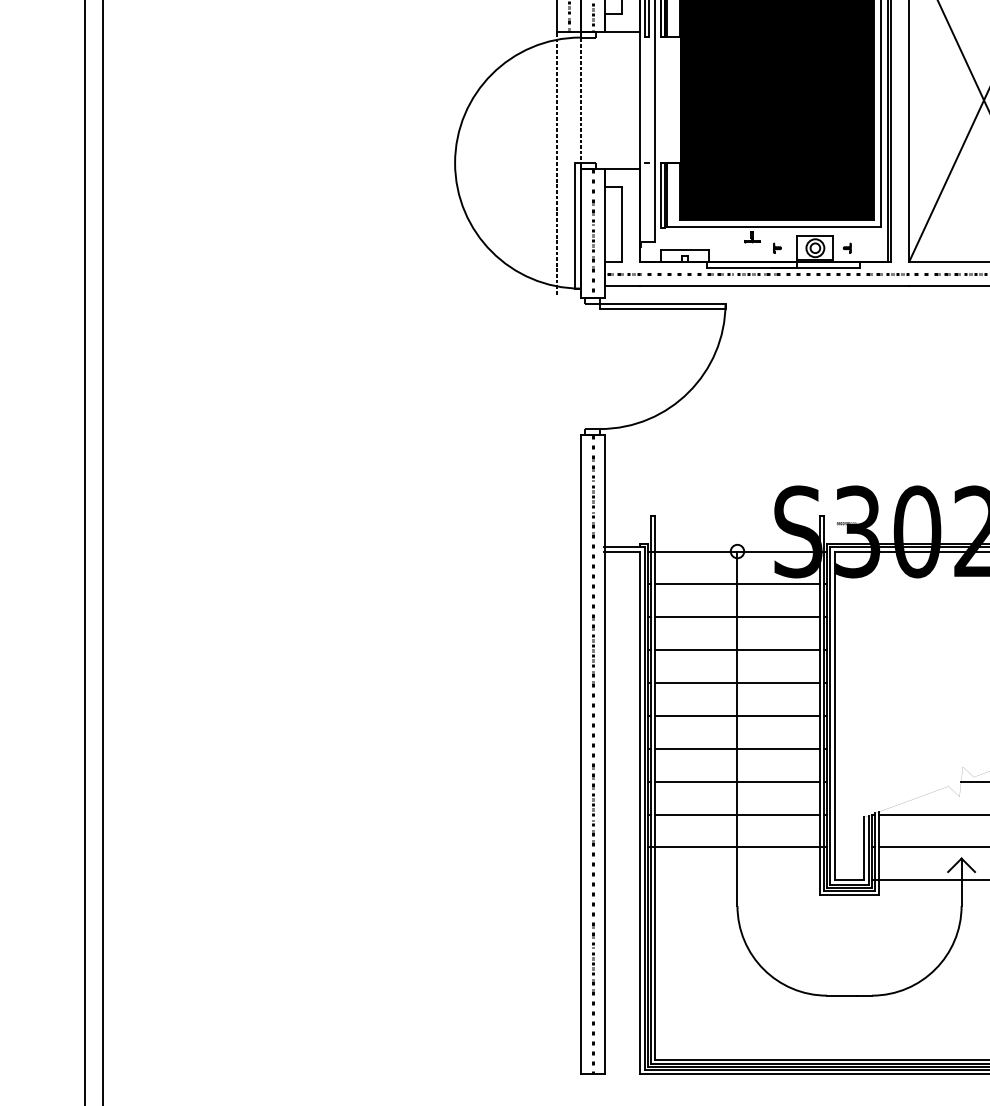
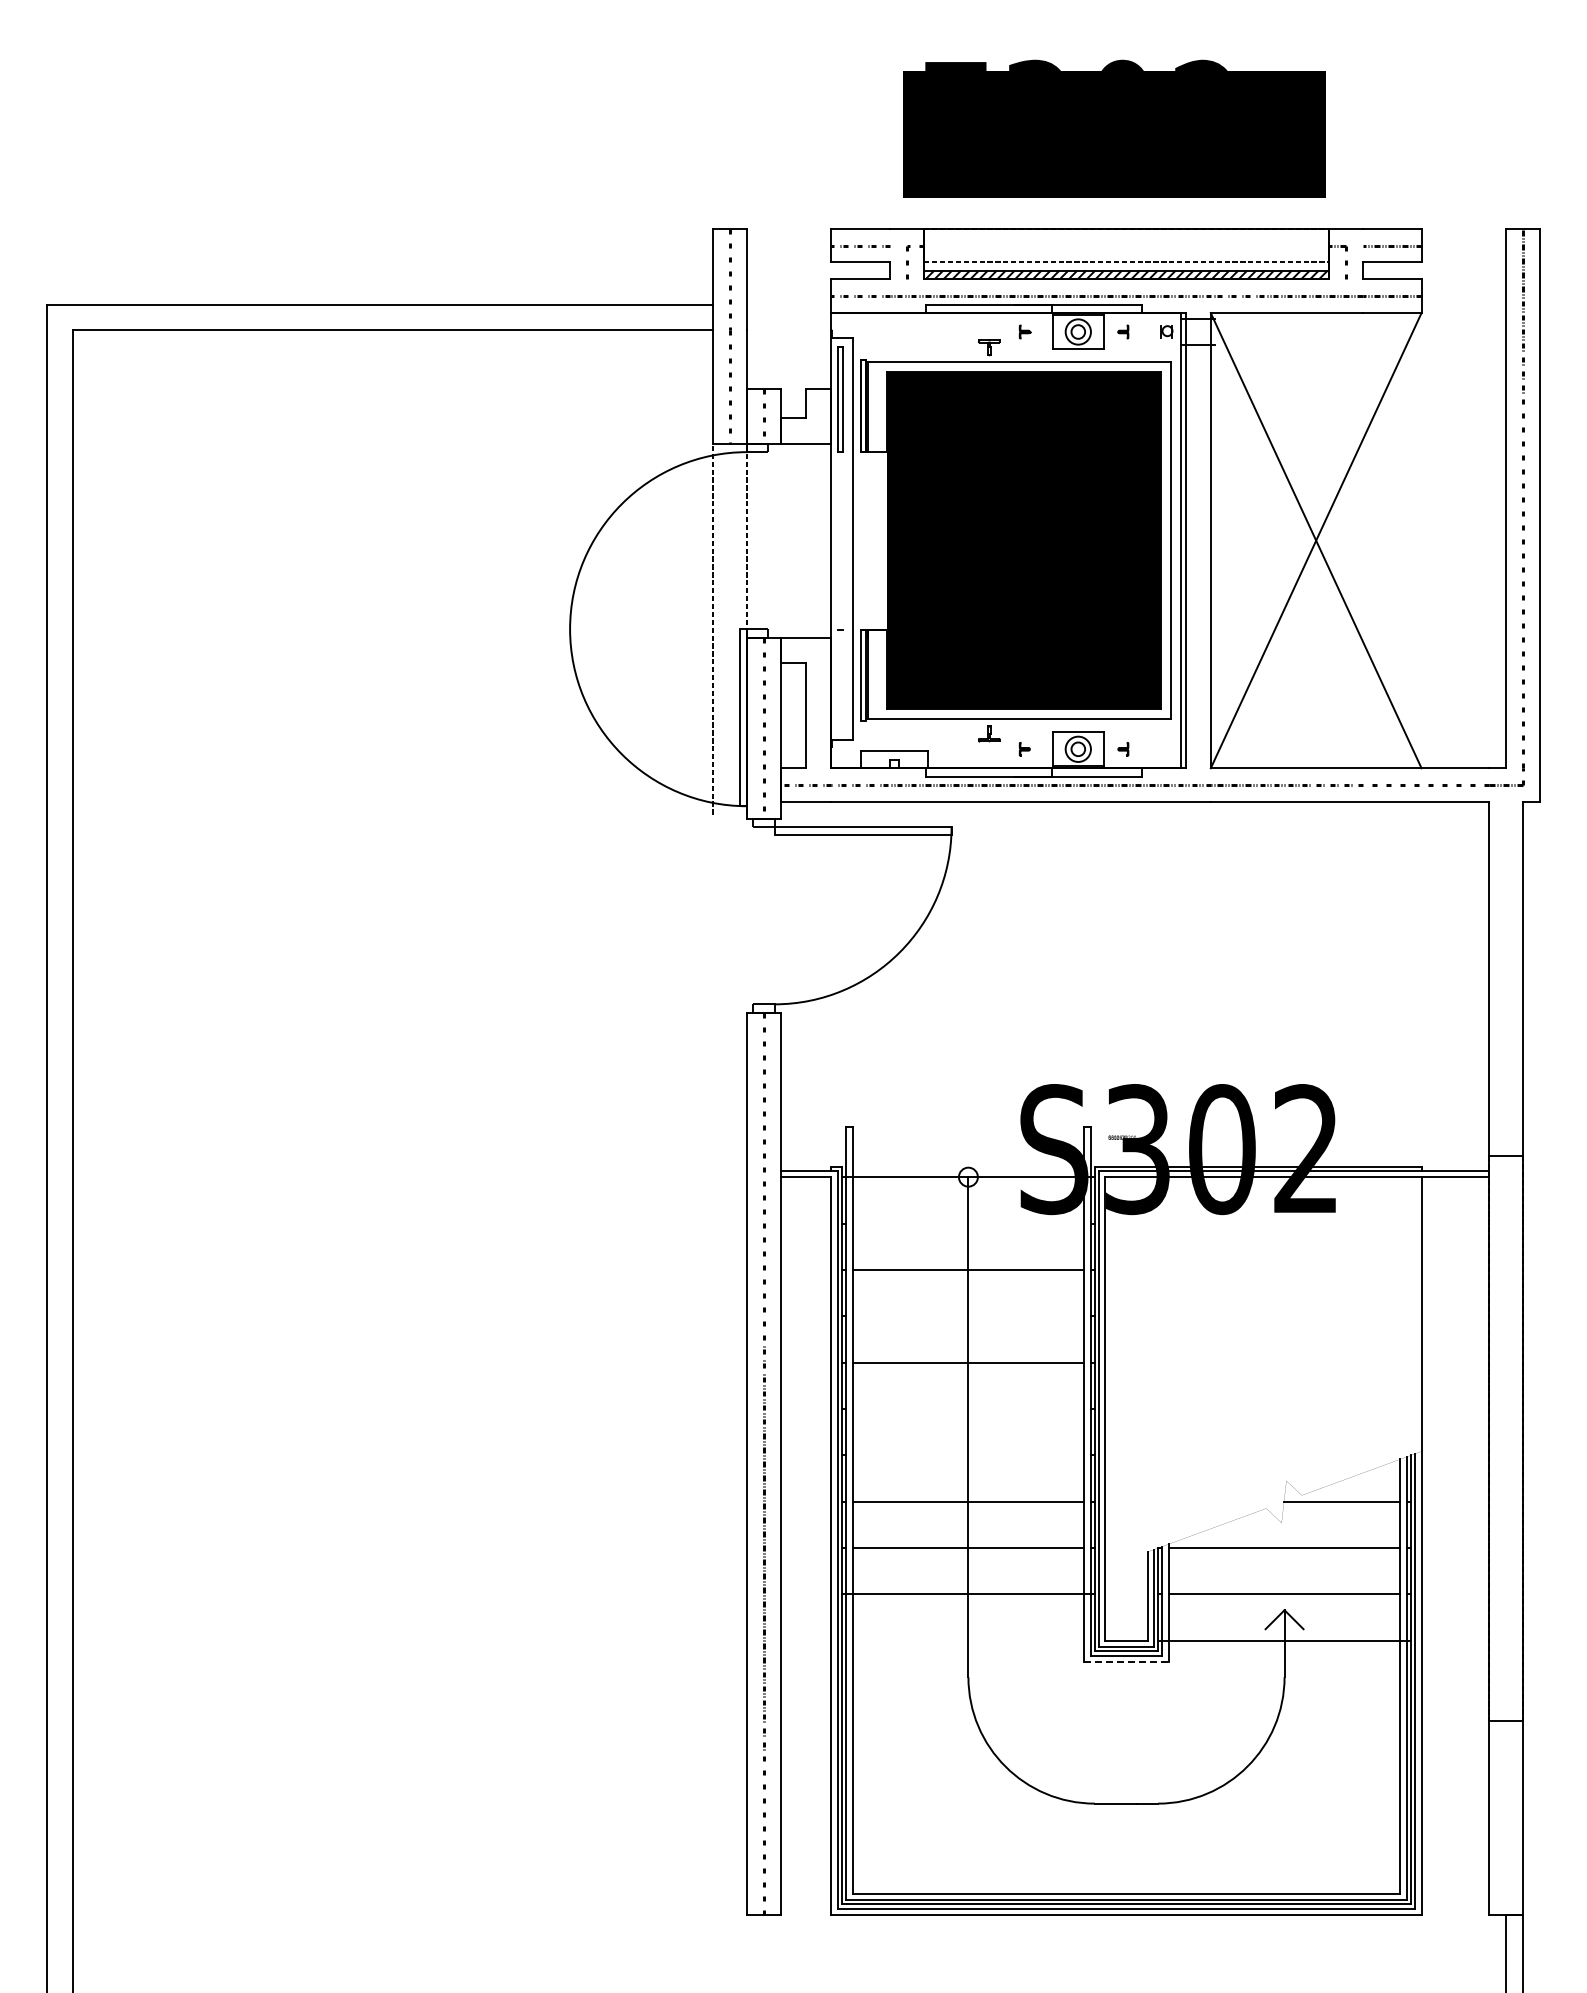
line: (737, 584) -> (968, 1223), removed
line: (737, 650) -> (968, 1316), removed
line: (737, 716) -> (968, 1409), removed
line: (737, 748) -> (968, 1455), removed
line: (849, 894) -> (1126, 1661), solid -> dashed

